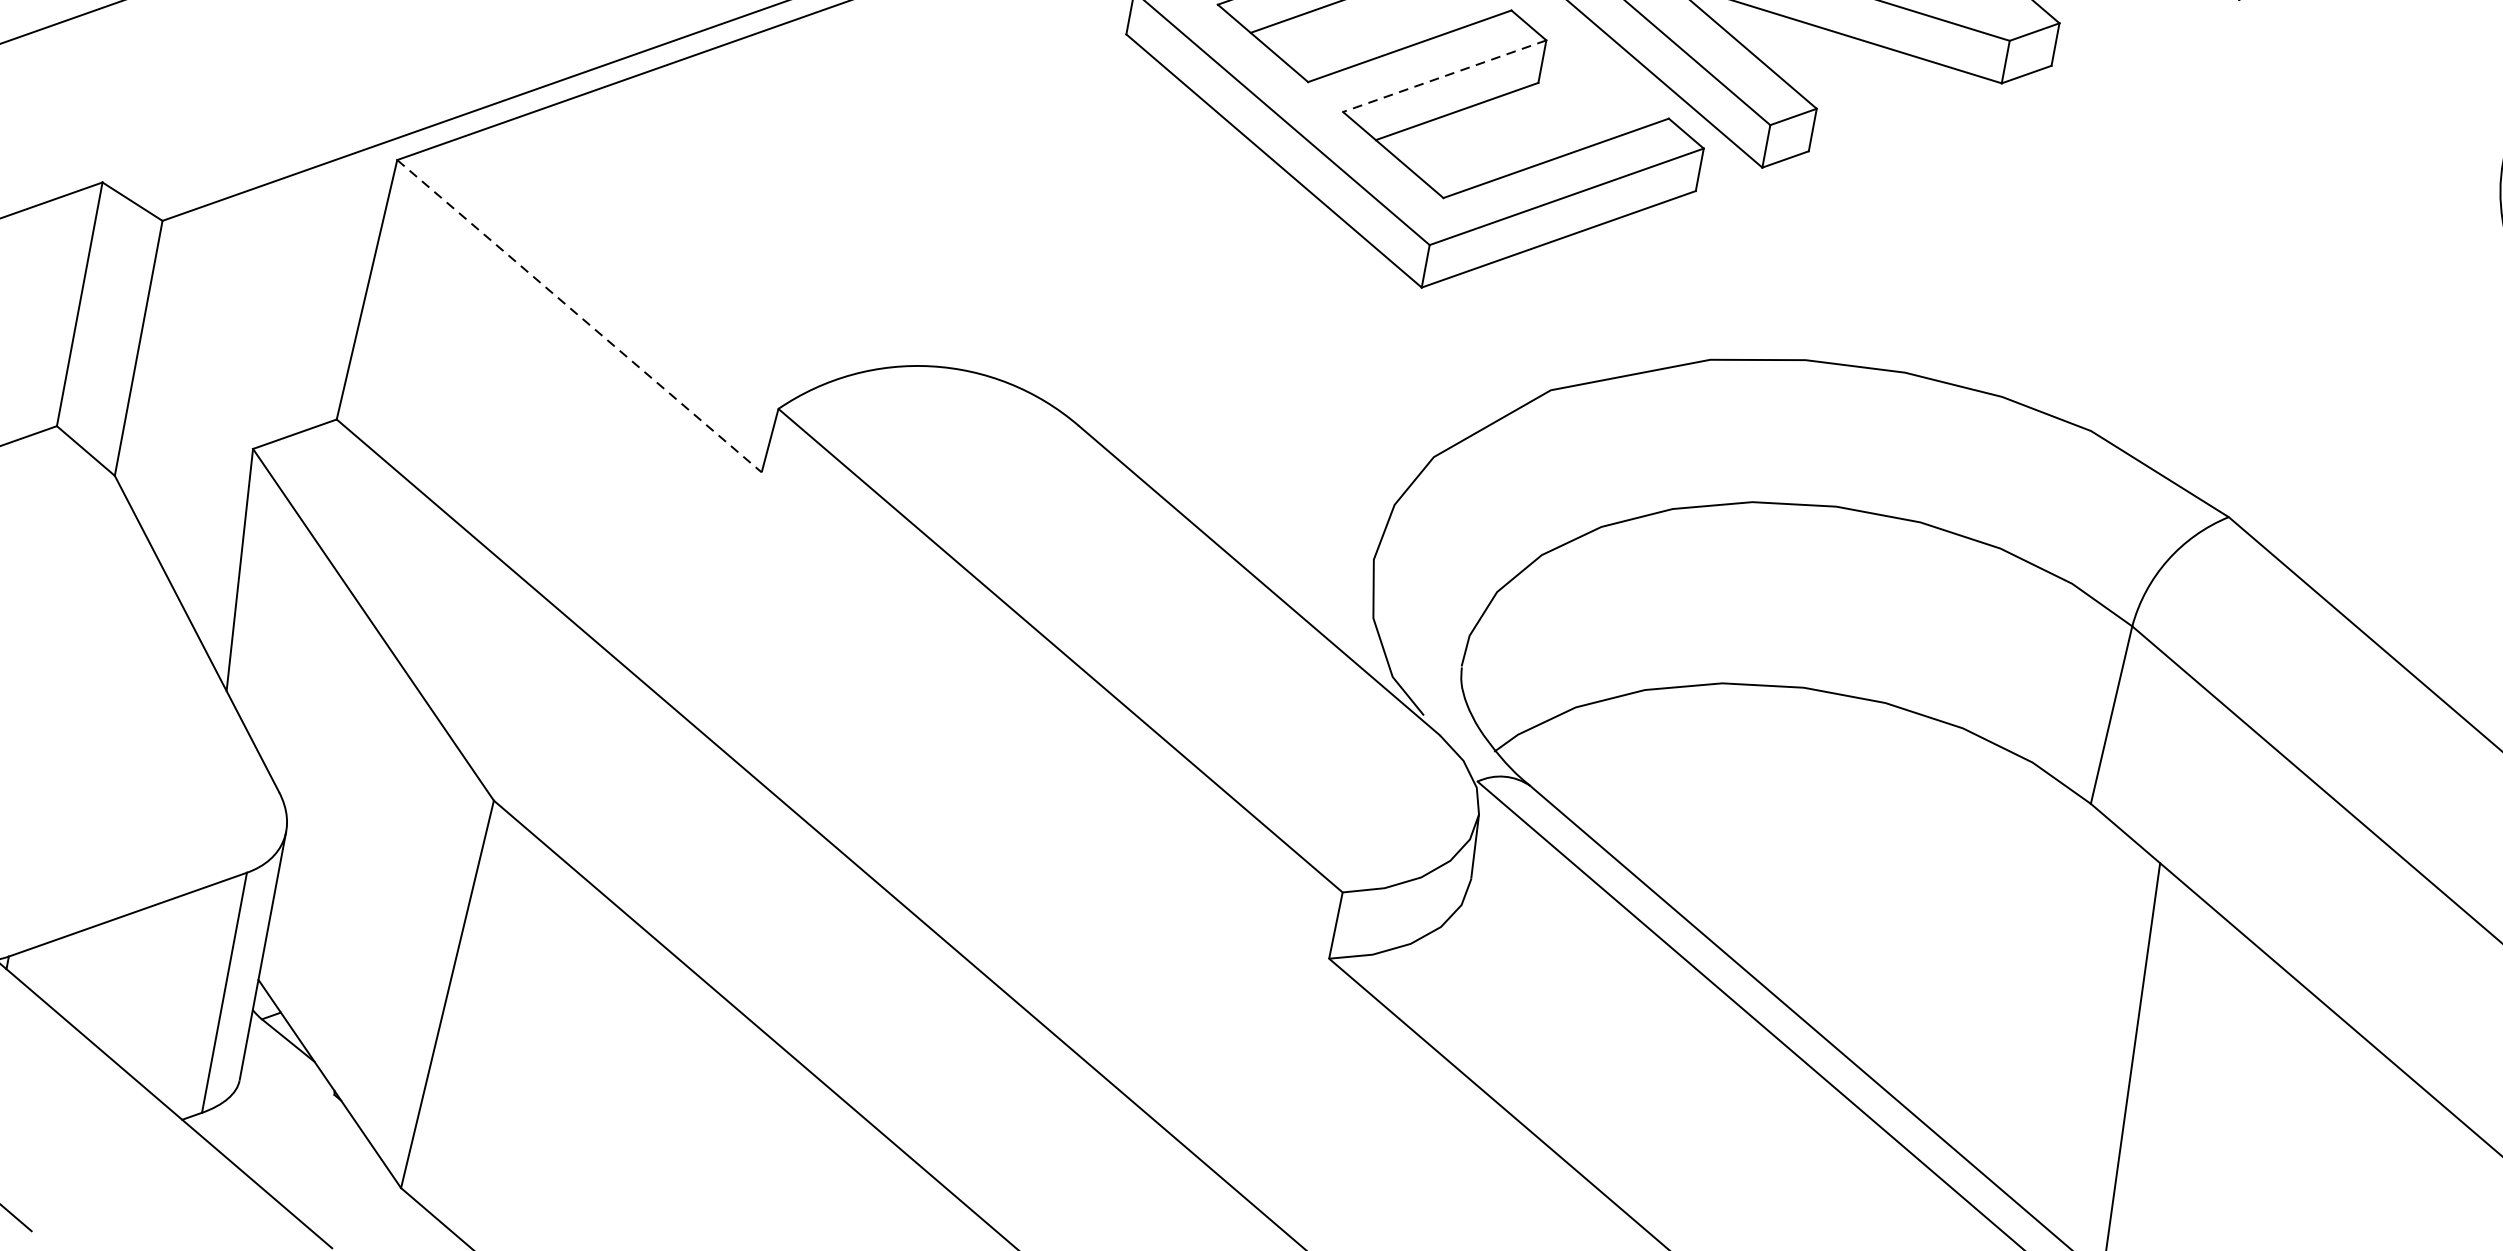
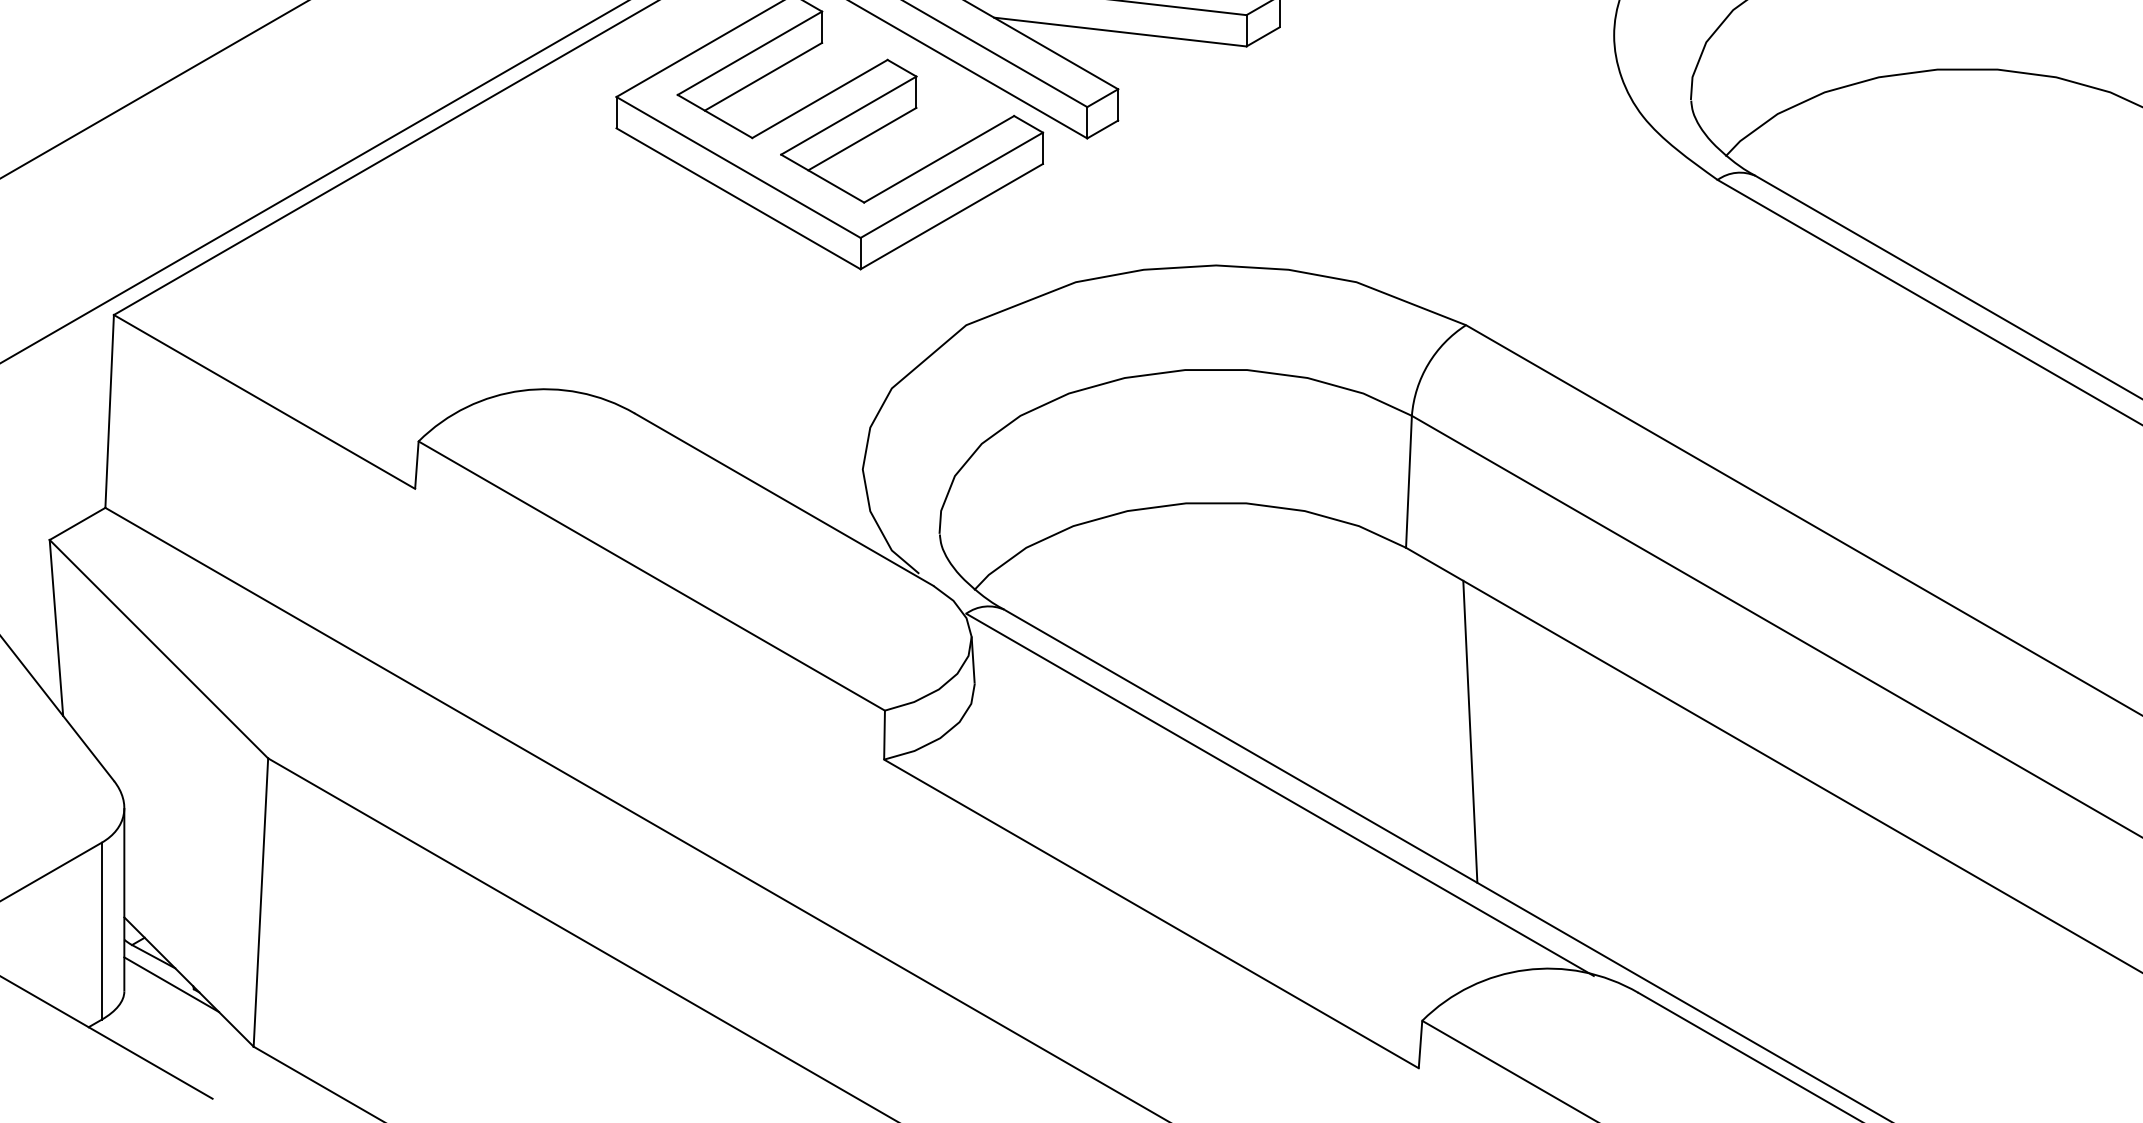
line: (1444, 75) -> (848, 115), dashed -> solid
line: (579, 315) -> (264, 401), dashed -> solid
line: (305, 1082) -> (171, 984), added

